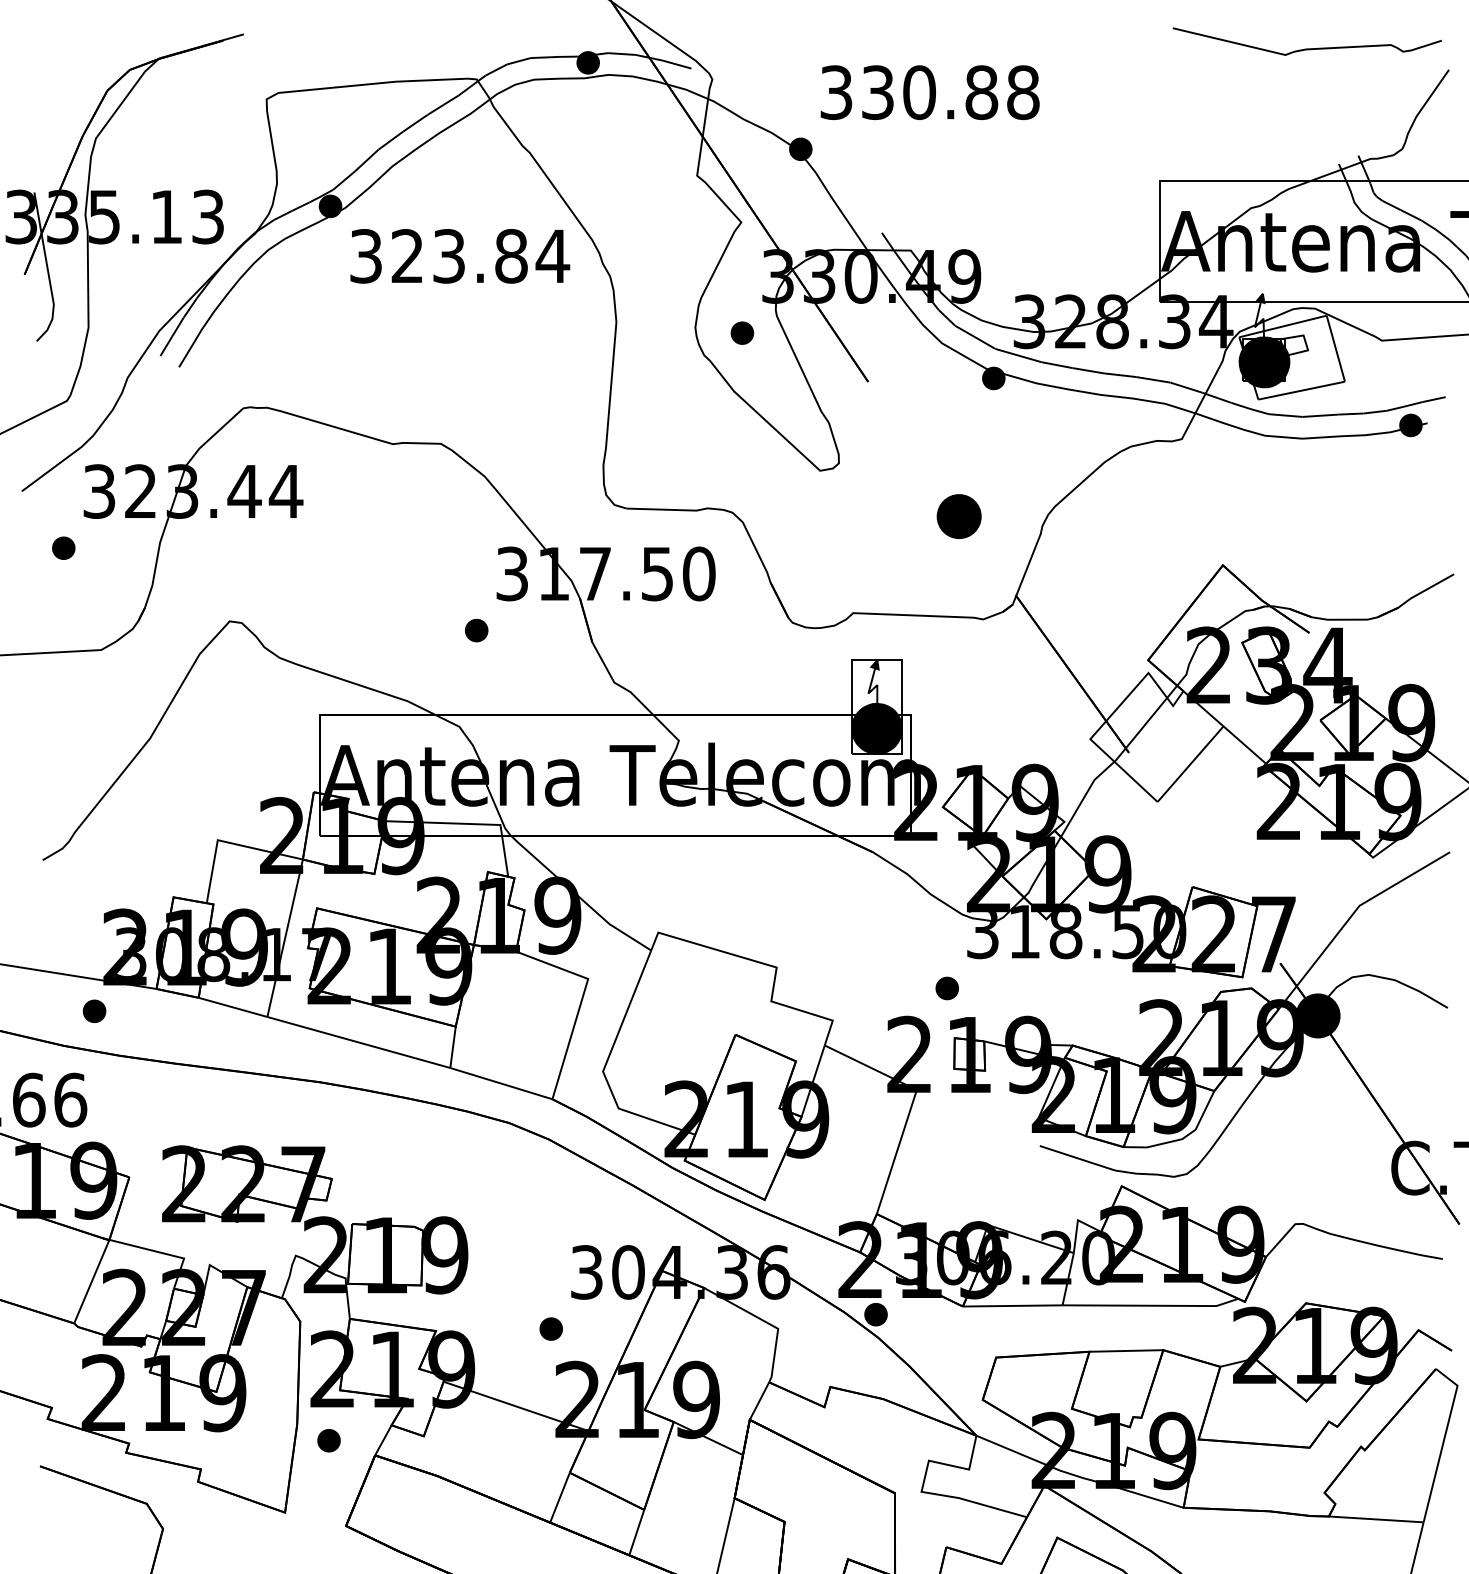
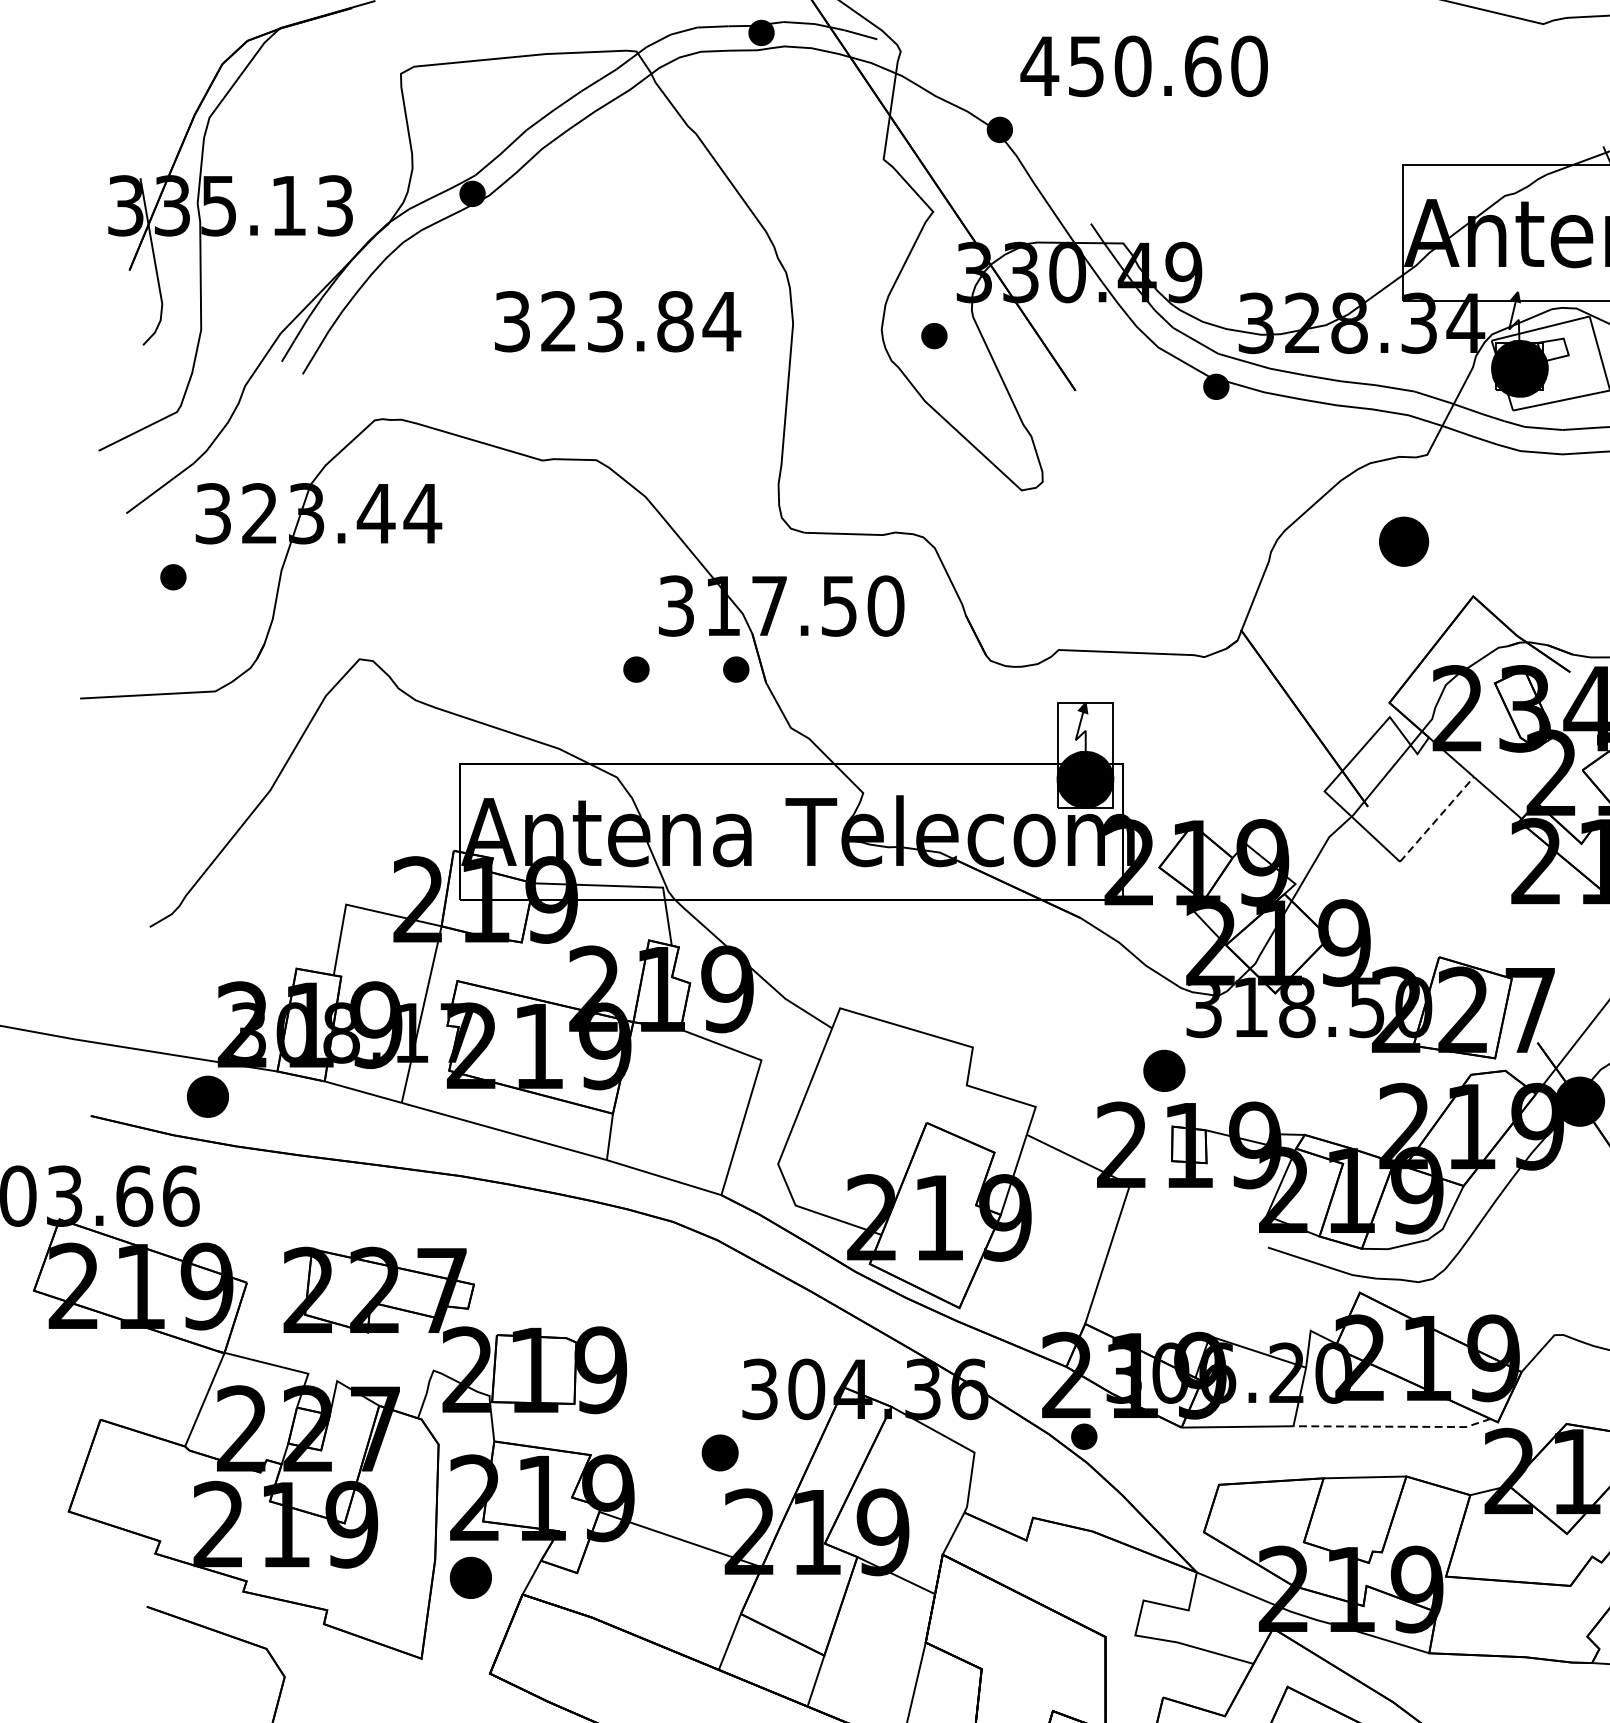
text: (929, 92) -> (1144, 66), 330.88 -> 450.60
text: (460, 256) -> (618, 321), moved
part: (958, 516) -> (1403, 541), moved
part: (565, 630) -> (736, 669), added
line: (1190, 763) -> (1436, 818), solid -> dashed
part: (946, 988) -> (1163, 1070), size x1.6
part: (94, 1010) -> (207, 1095), size x1.6
line: (1151, 1305) -> (1393, 1426), solid -> dashed
part: (550, 1328) -> (719, 1452), size x1.4
part: (328, 1440) -> (470, 1577), size x1.6

